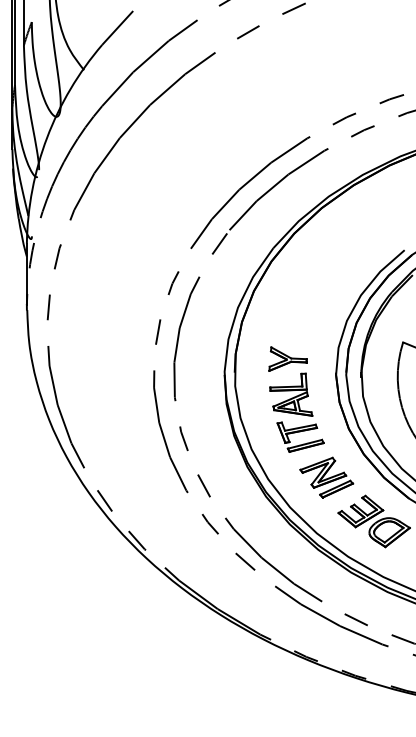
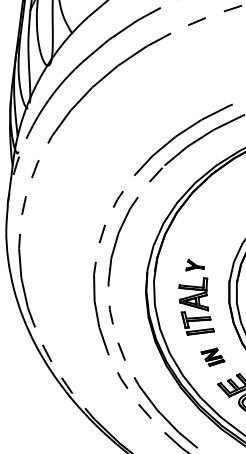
part: (287, 358) -> (195, 265), size x0.6
part: (326, 477) -> (212, 357), size x0.6

